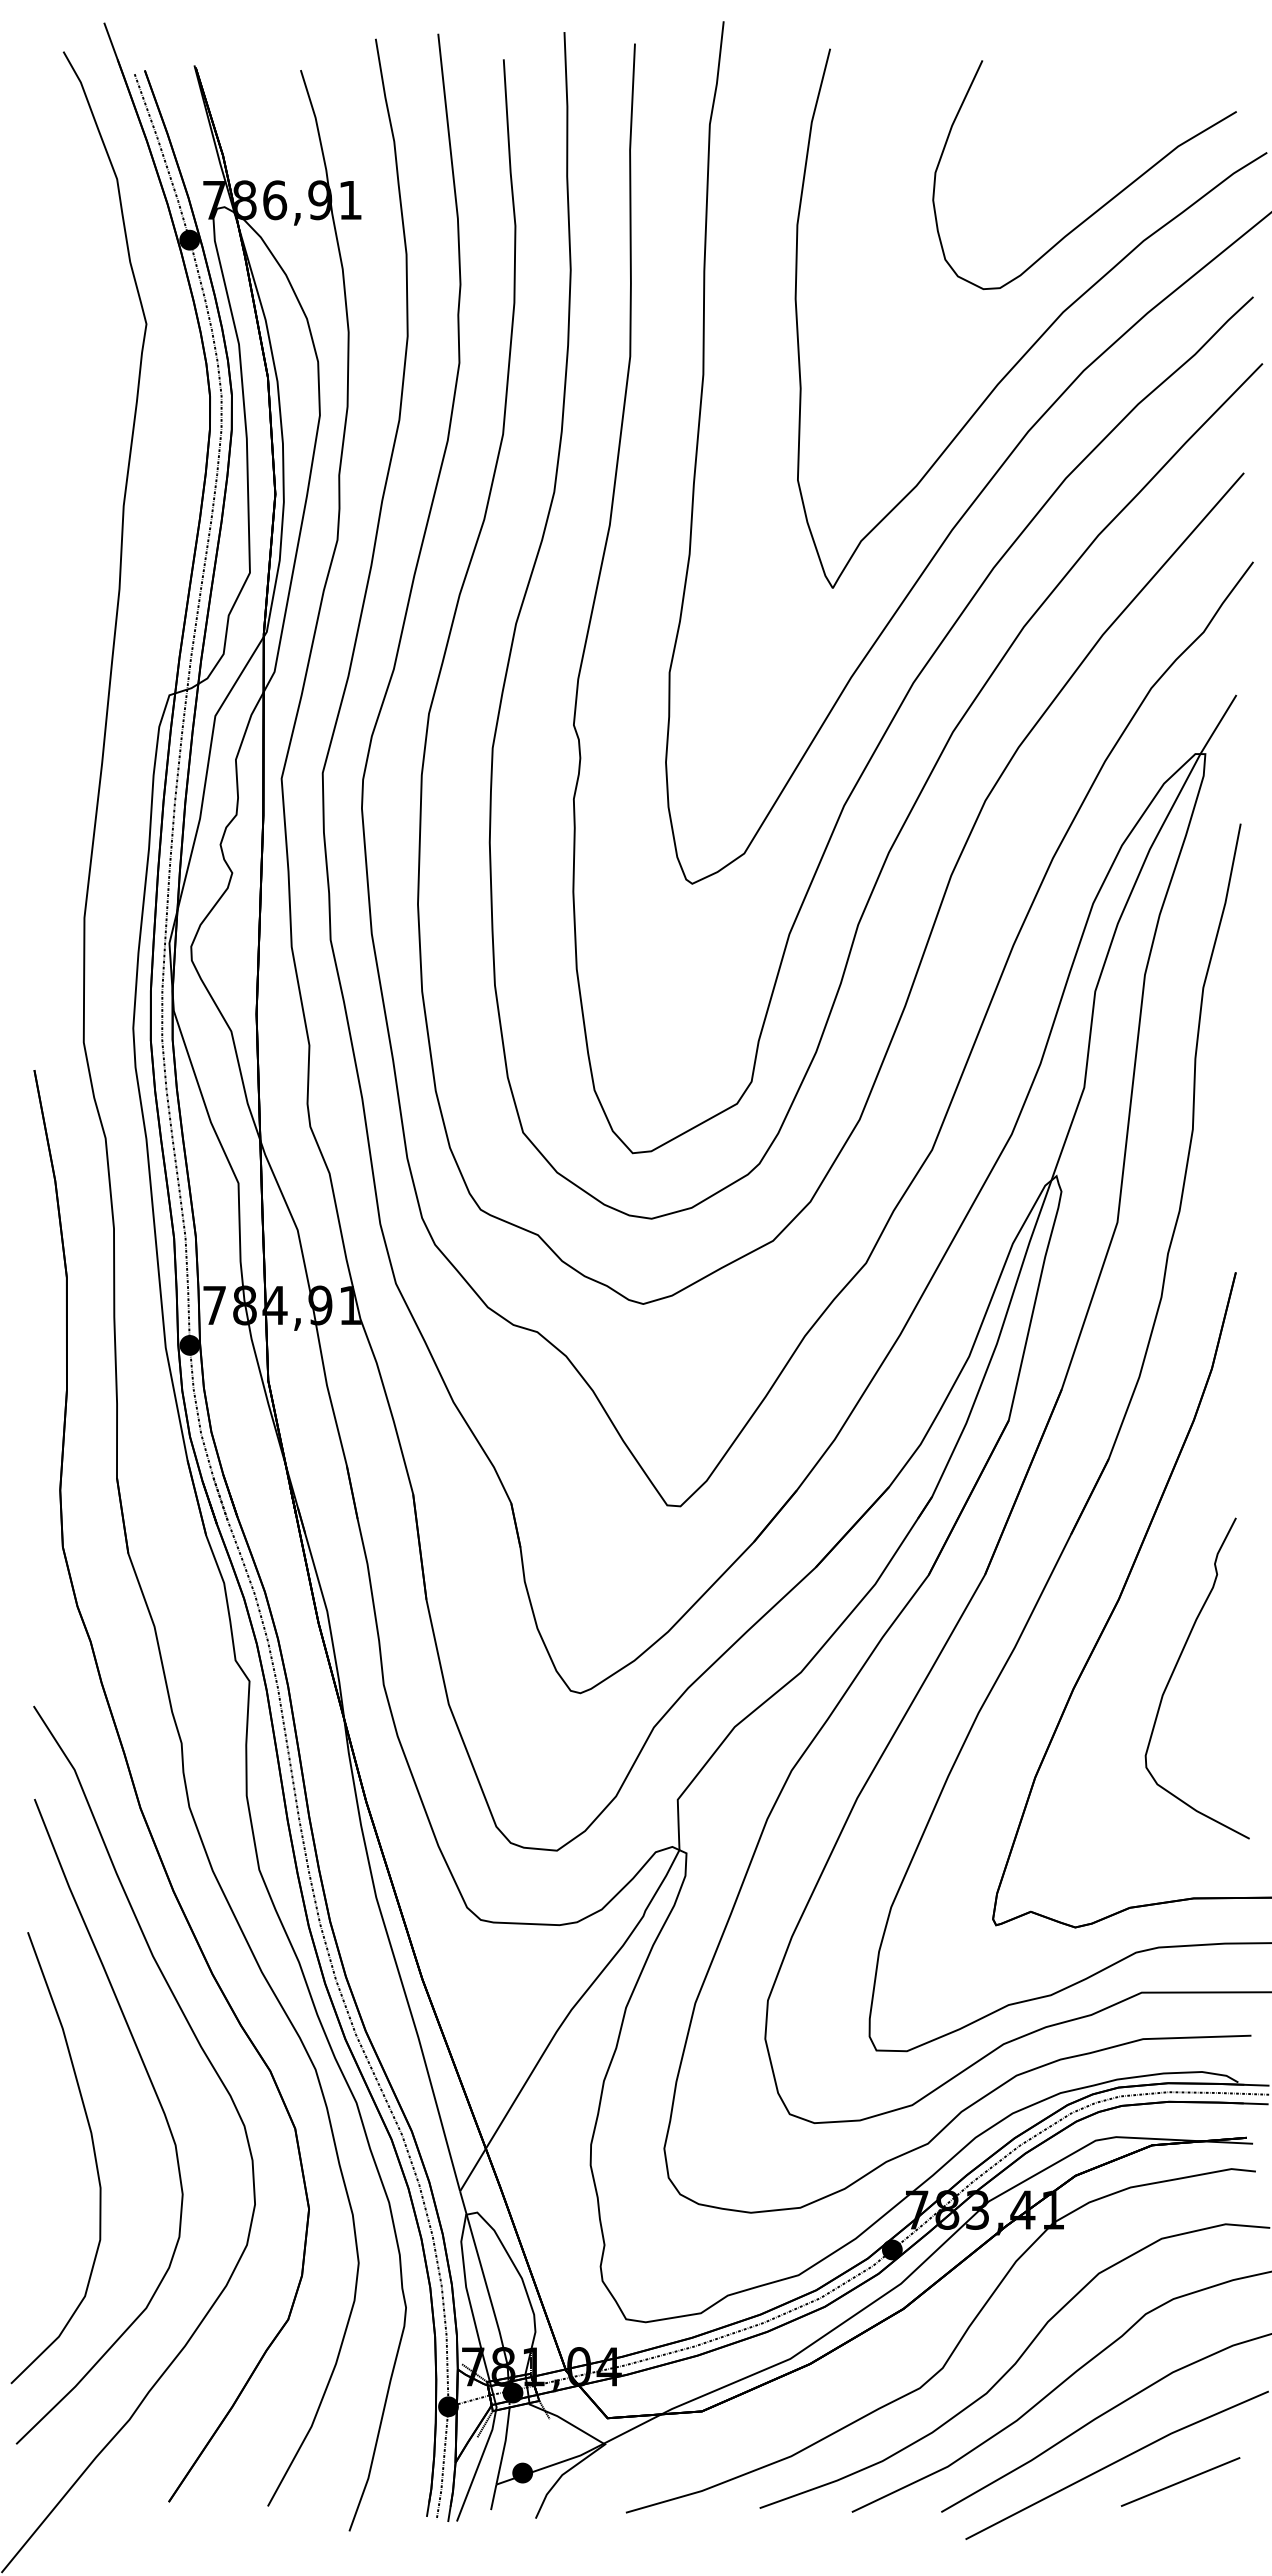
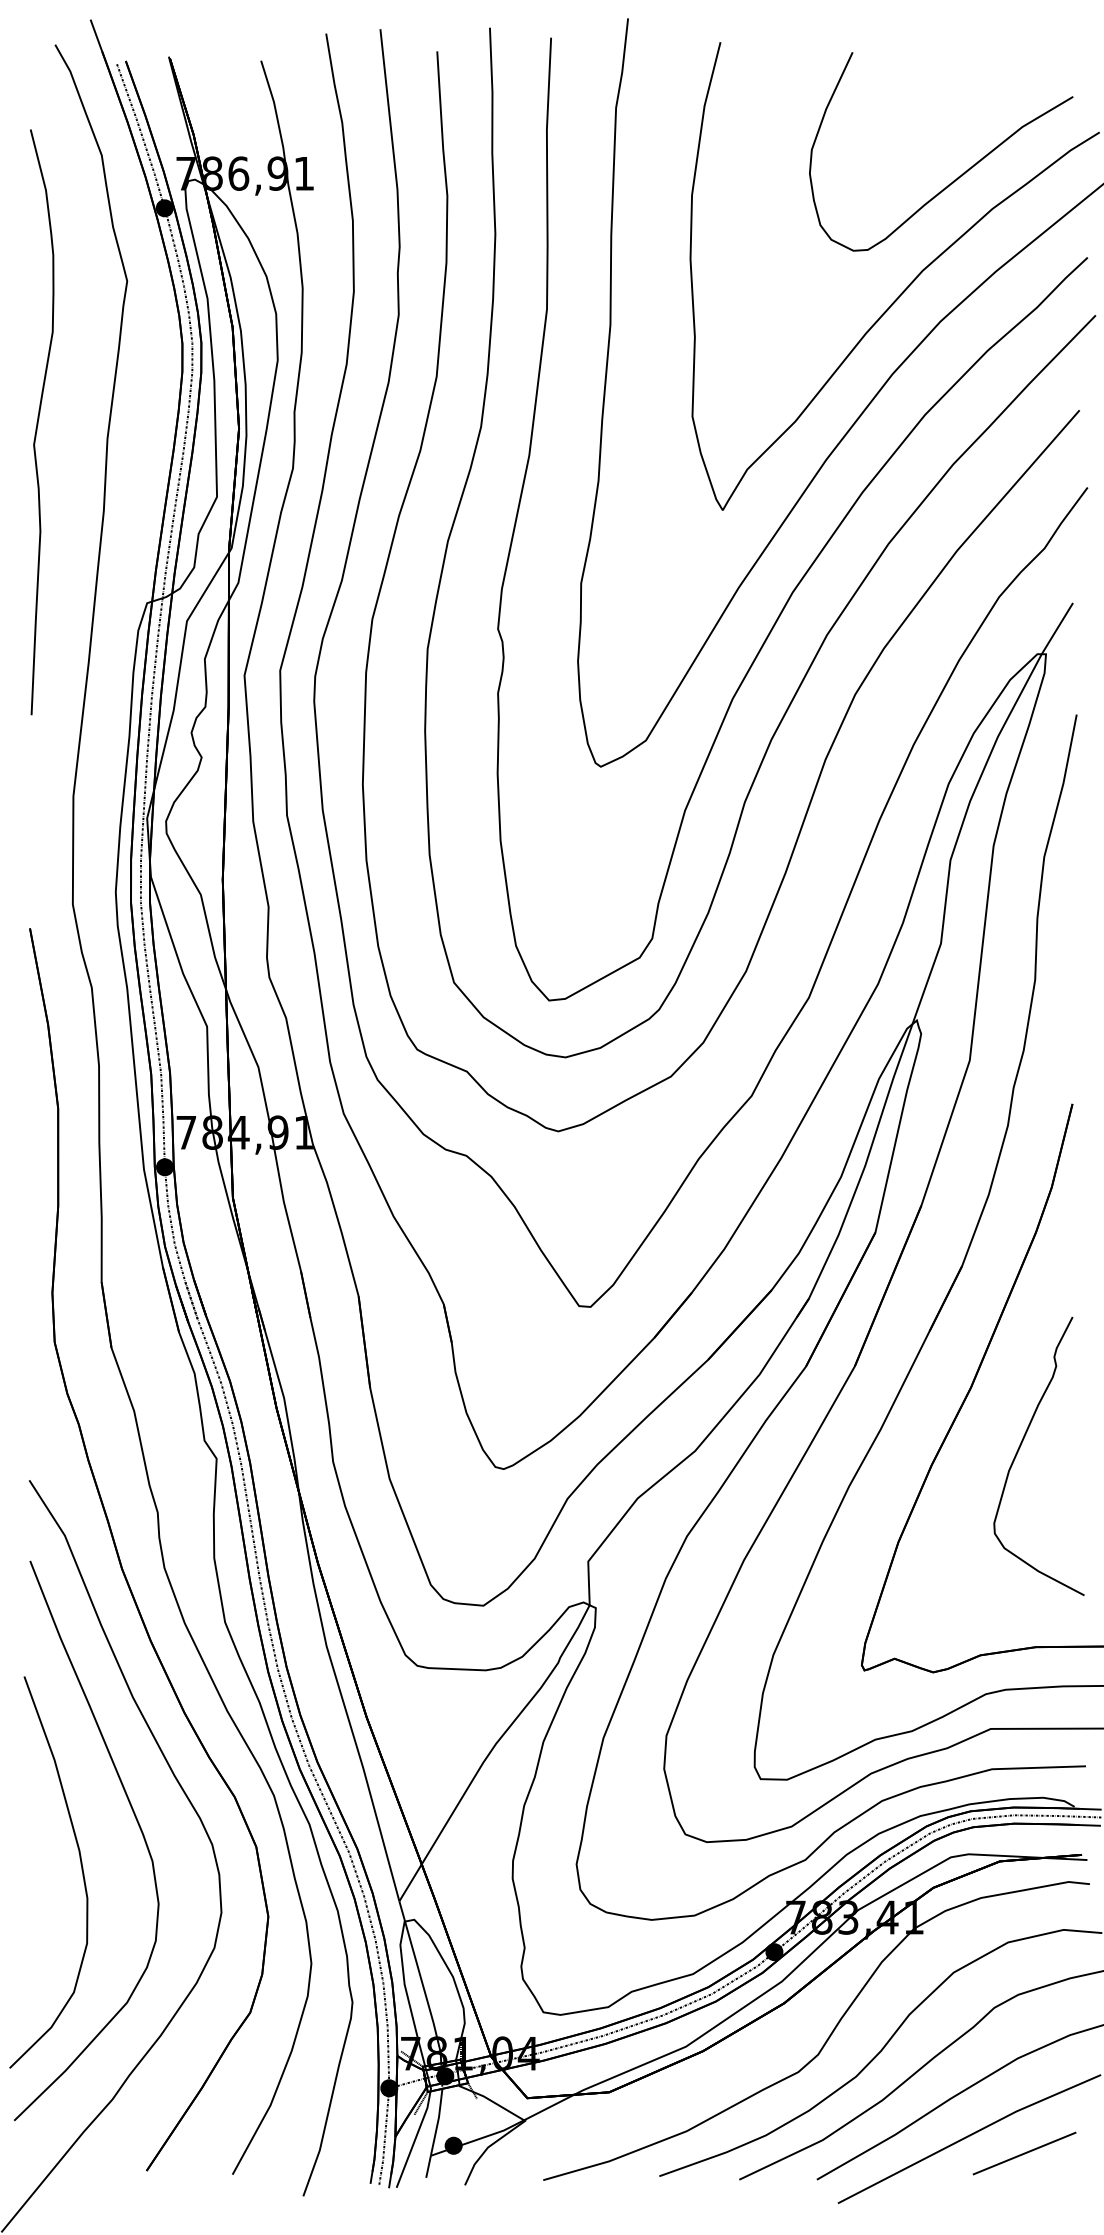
curve: (44, 486) -> (38, 422), added

